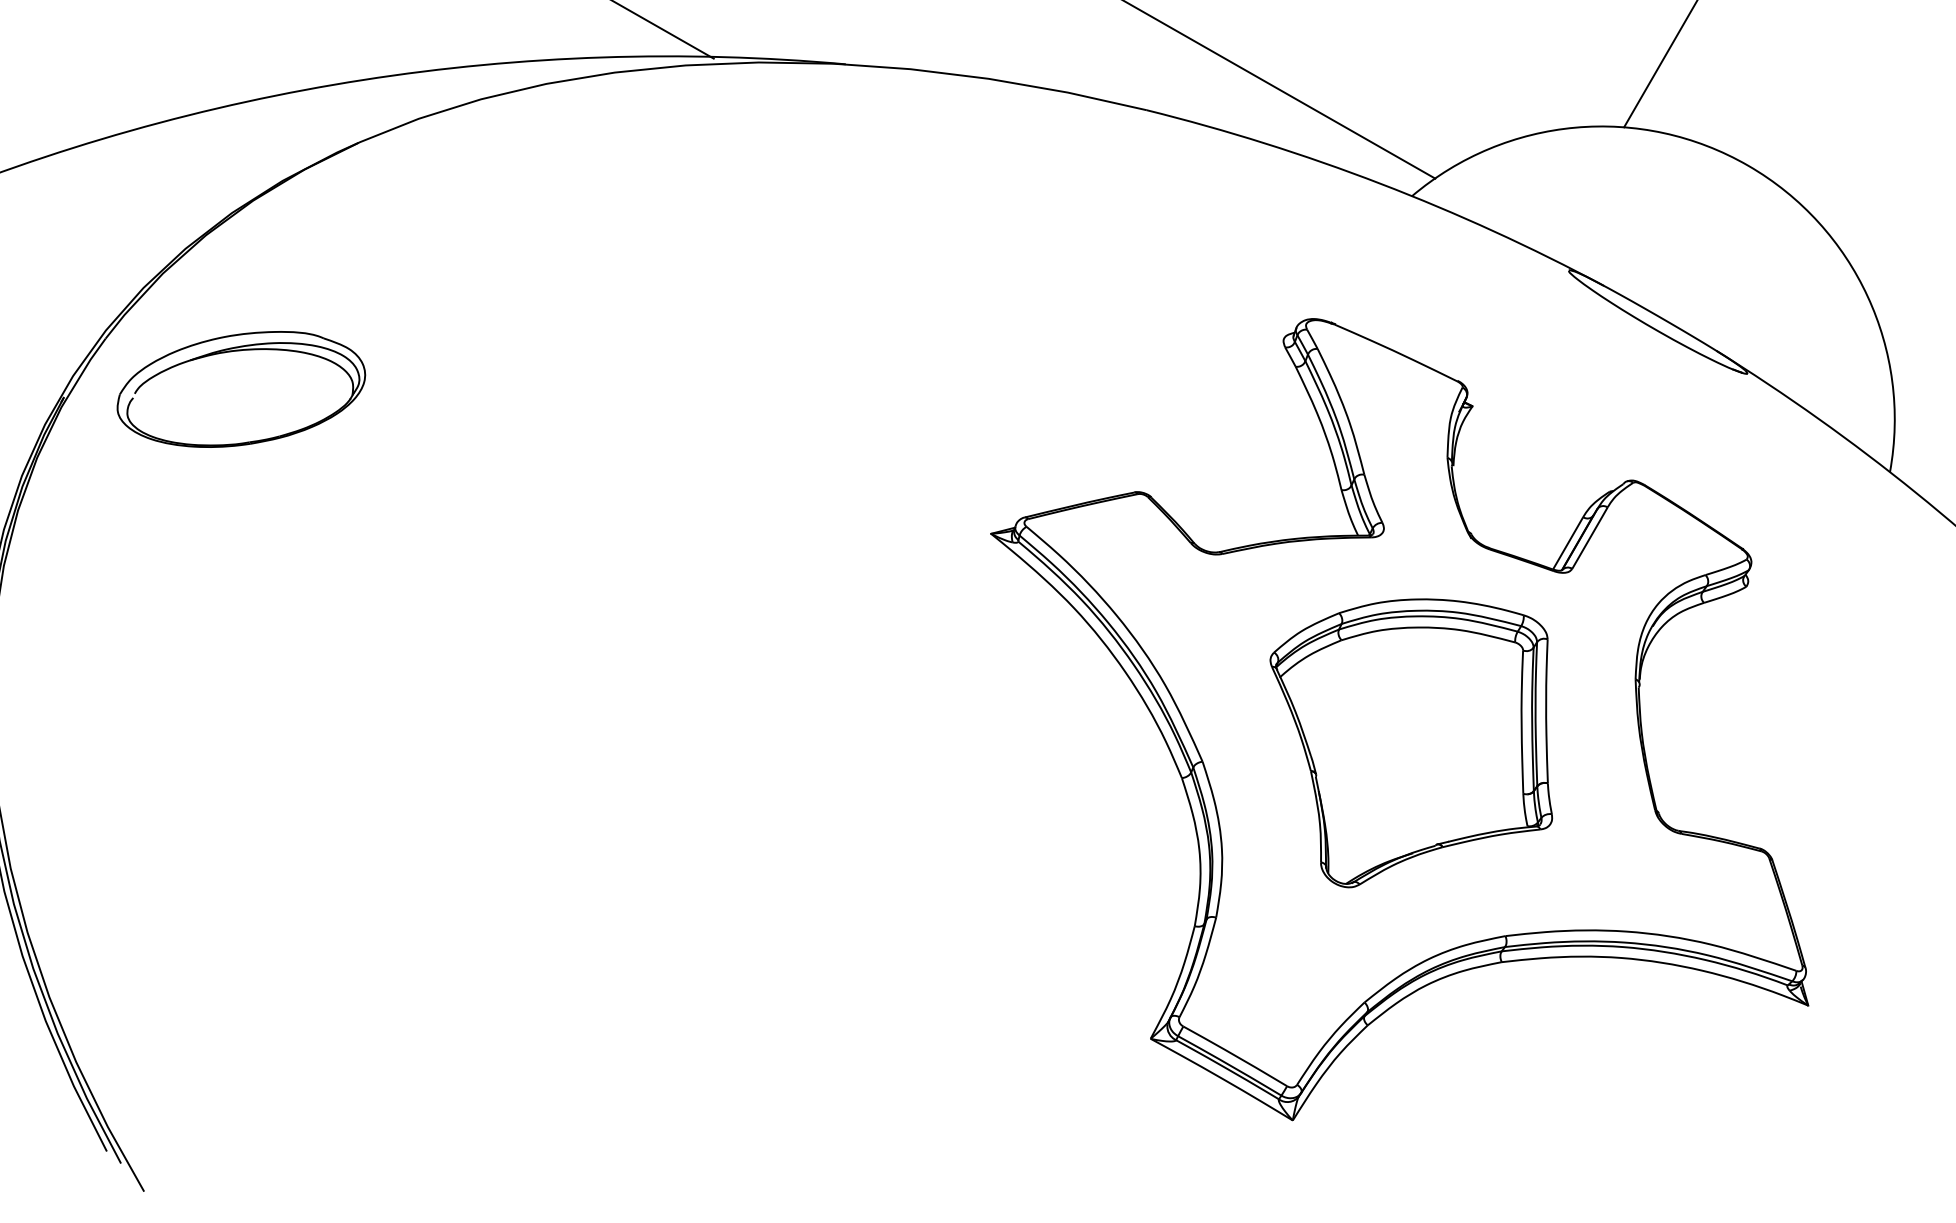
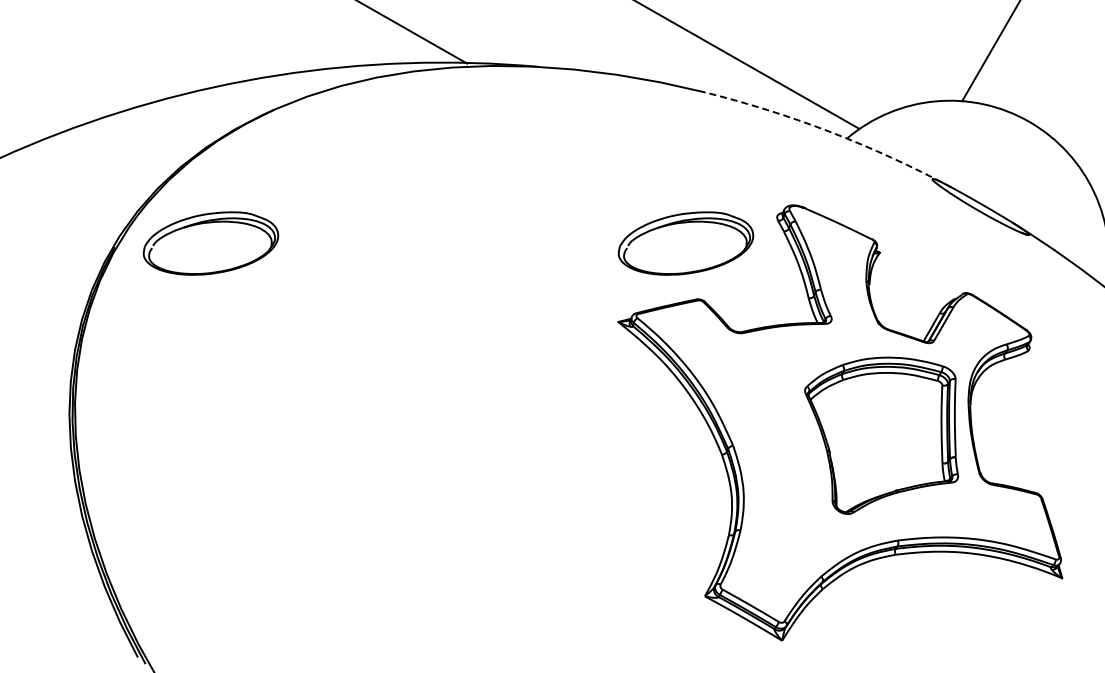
arc: (1381, 183) -> (830, 131), solid -> dashed
part: (1114, 389) -> (685, 243), added
part: (1411, 742) -> (881, 435), moved

